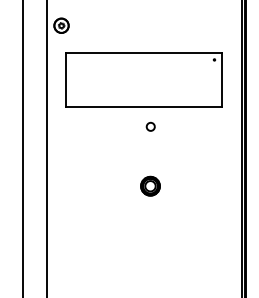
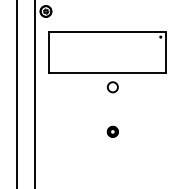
circle: (150, 126) -> (112, 87), size x1.67
part: (150, 185) -> (112, 131), size x0.71

